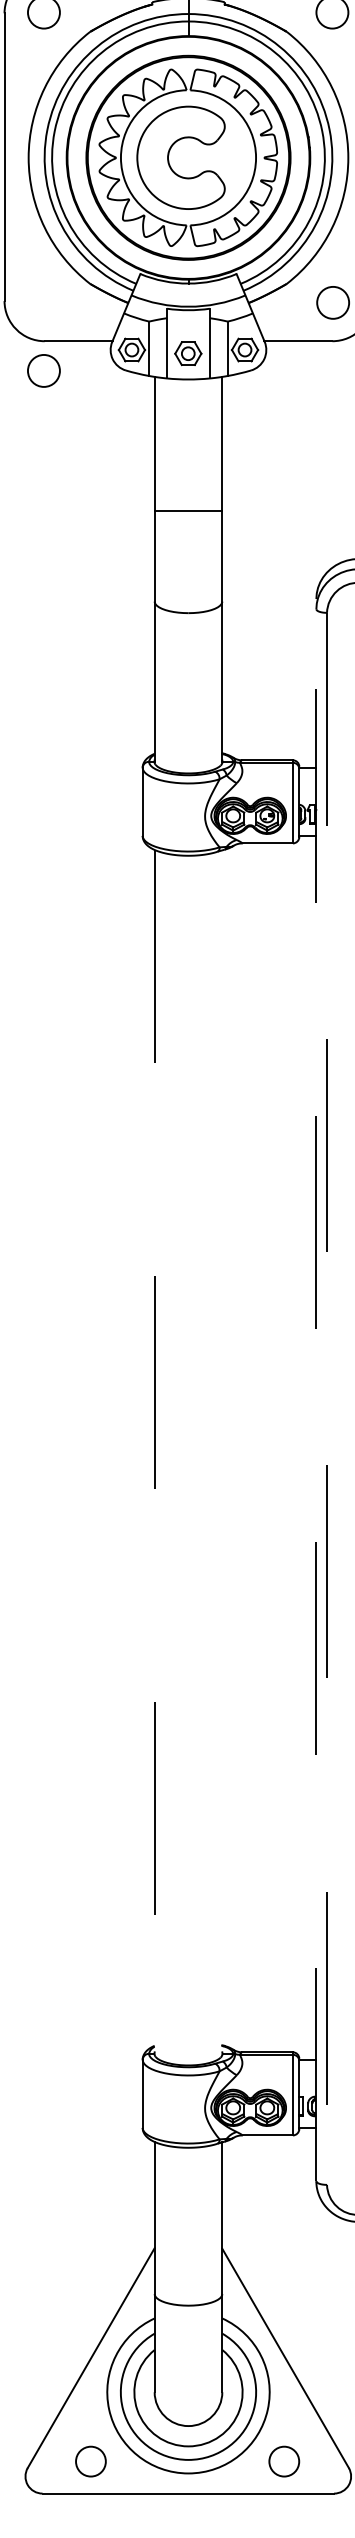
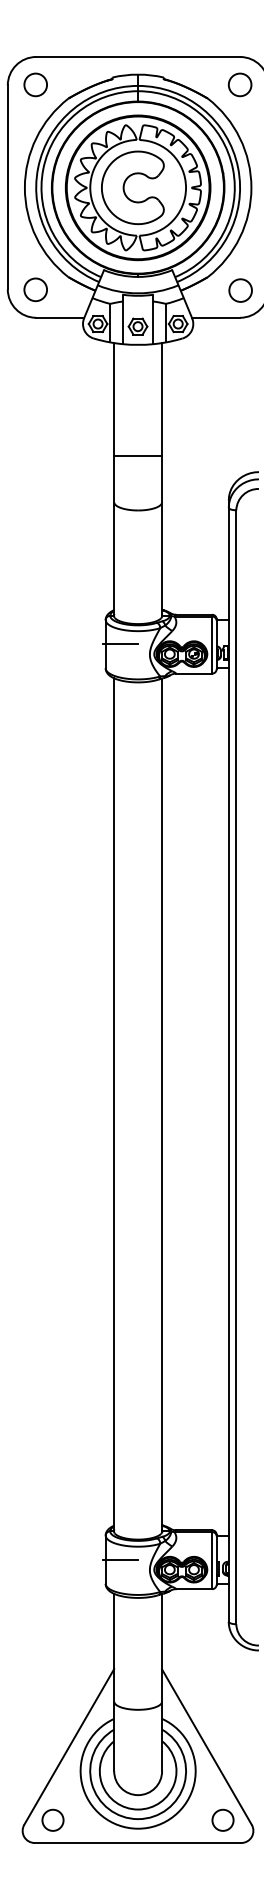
circle: (43, 370) -> (35, 289), moved
line: (188, 510) -> (138, 455), moved
line: (163, 802) -> (120, 644), added
line: (315, 1390) -> (228, 1061), dashed -> solid
line: (327, 1399) -> (236, 1067), dashed -> solid
line: (155, 1451) -> (114, 1104), dashed -> solid
line: (222, 1451) -> (162, 1104), added
line: (163, 2093) -> (120, 1559), added
circle: (90, 2460) -> (52, 1819), moved
circle: (283, 2460) -> (222, 1819), moved

